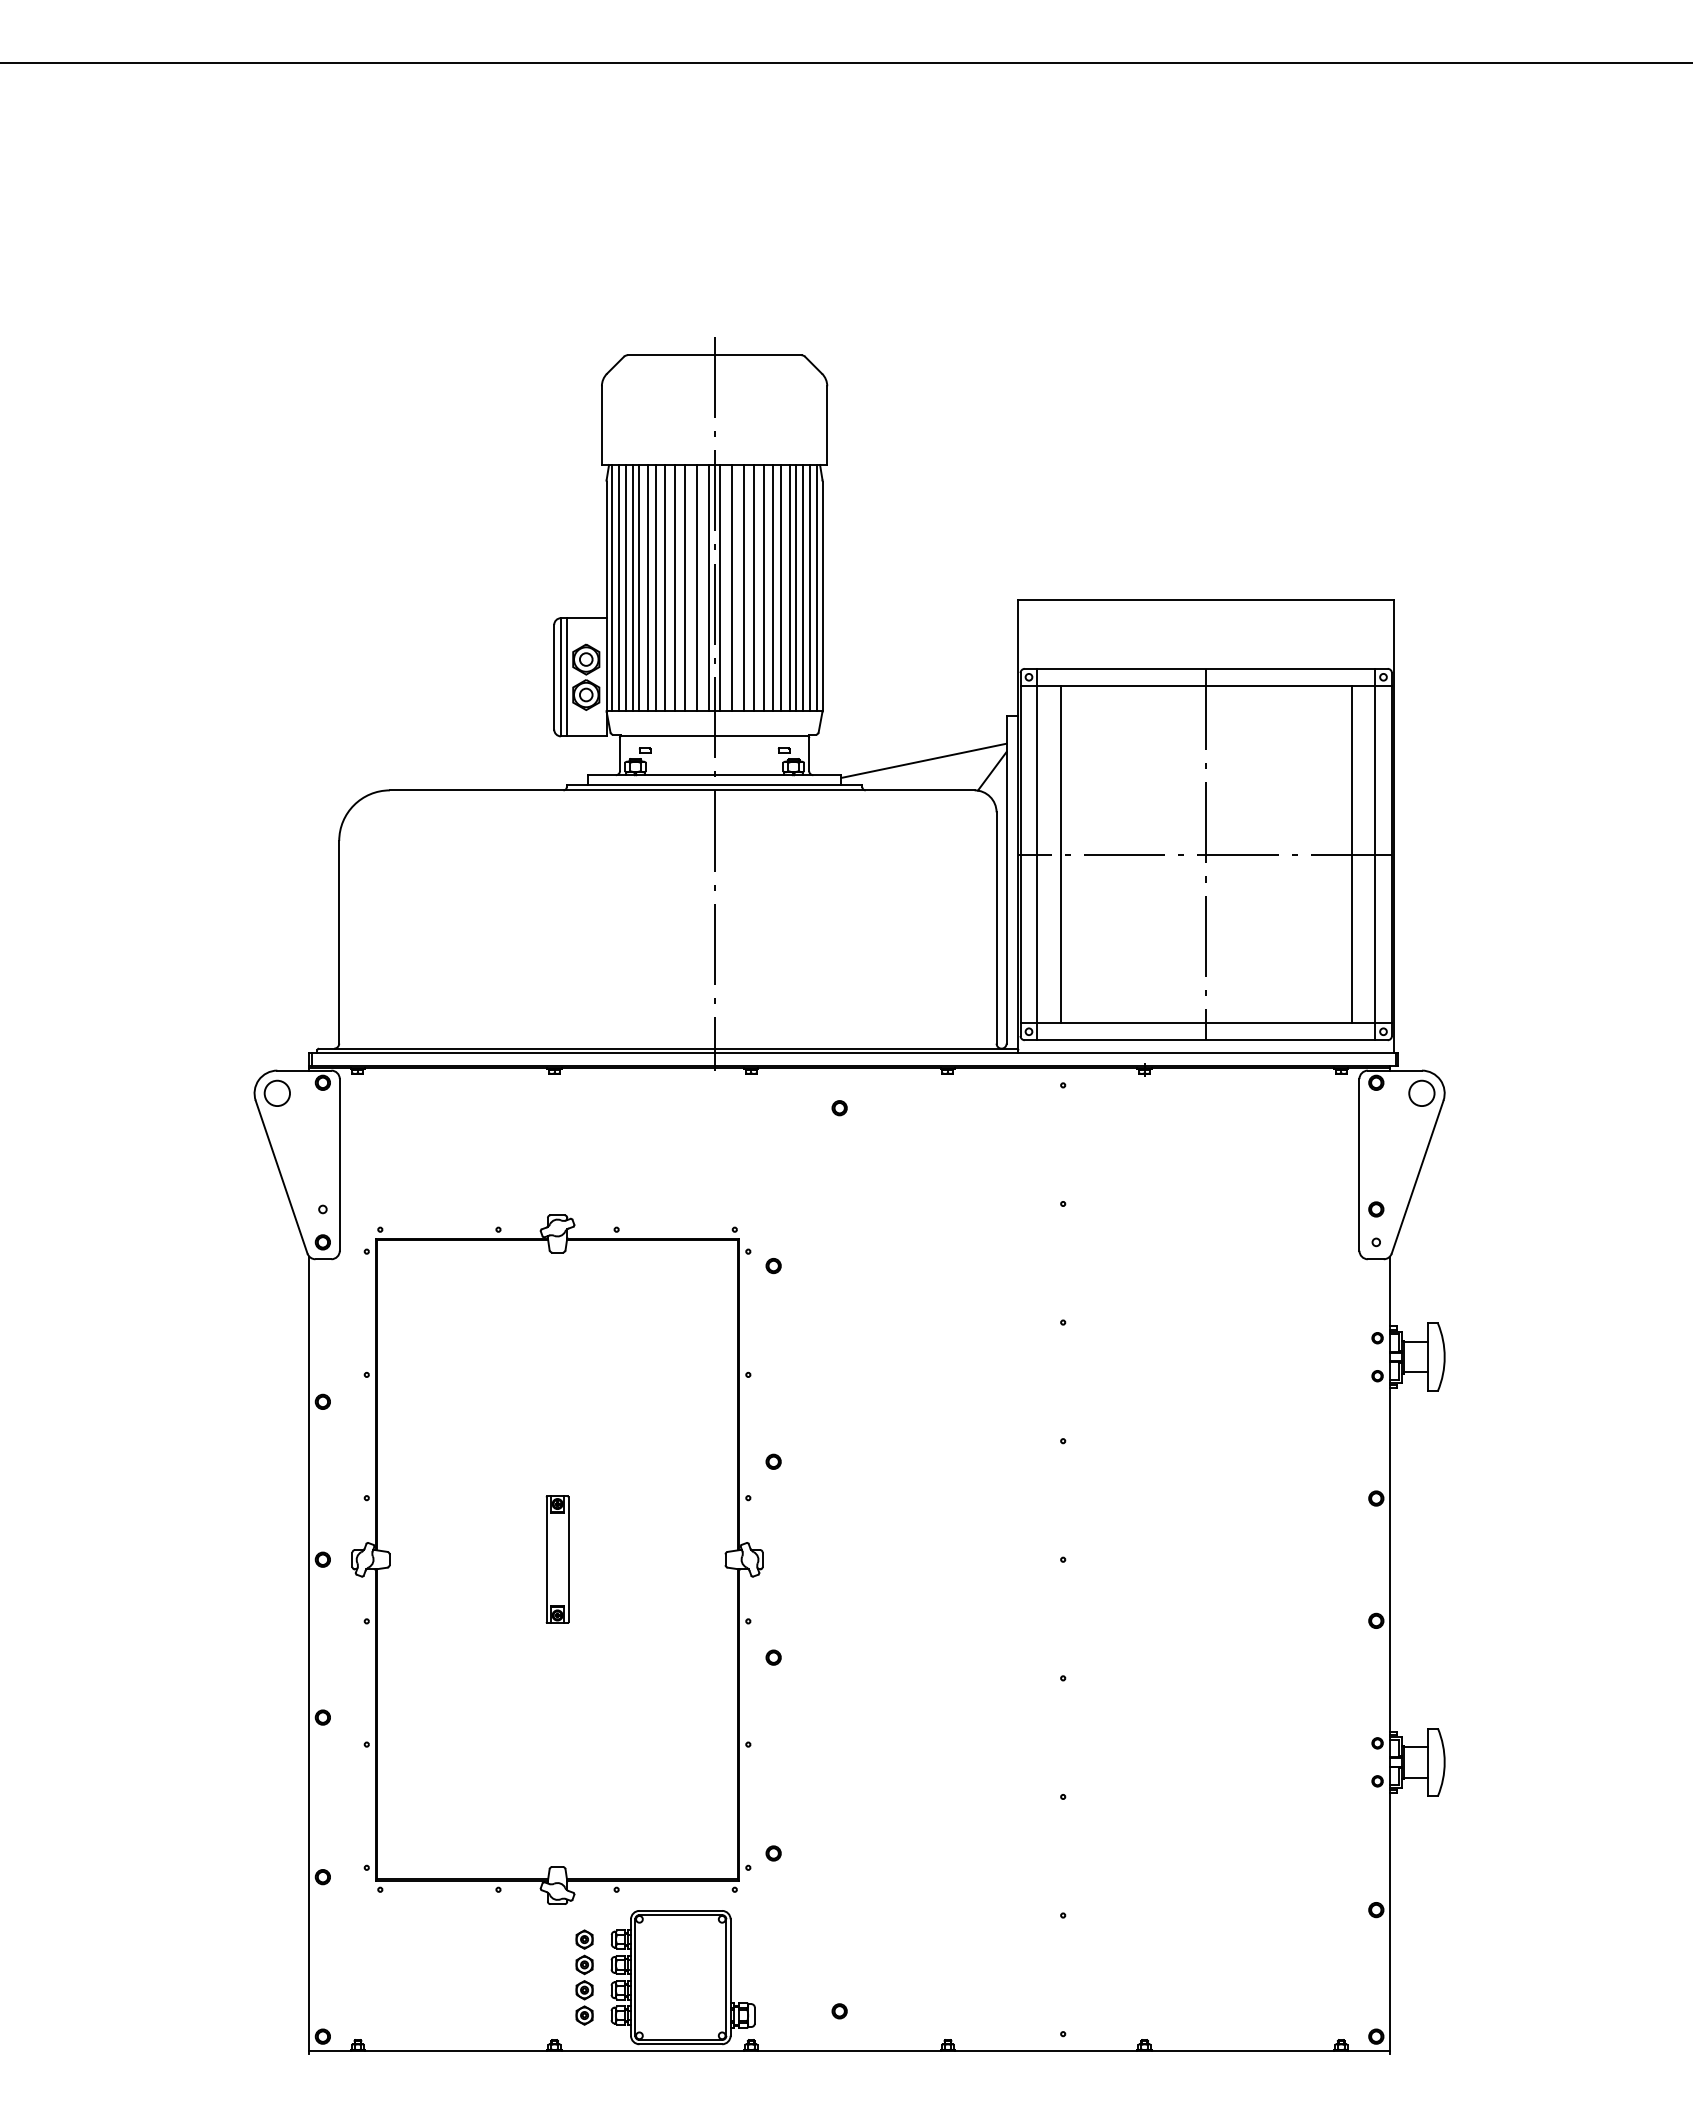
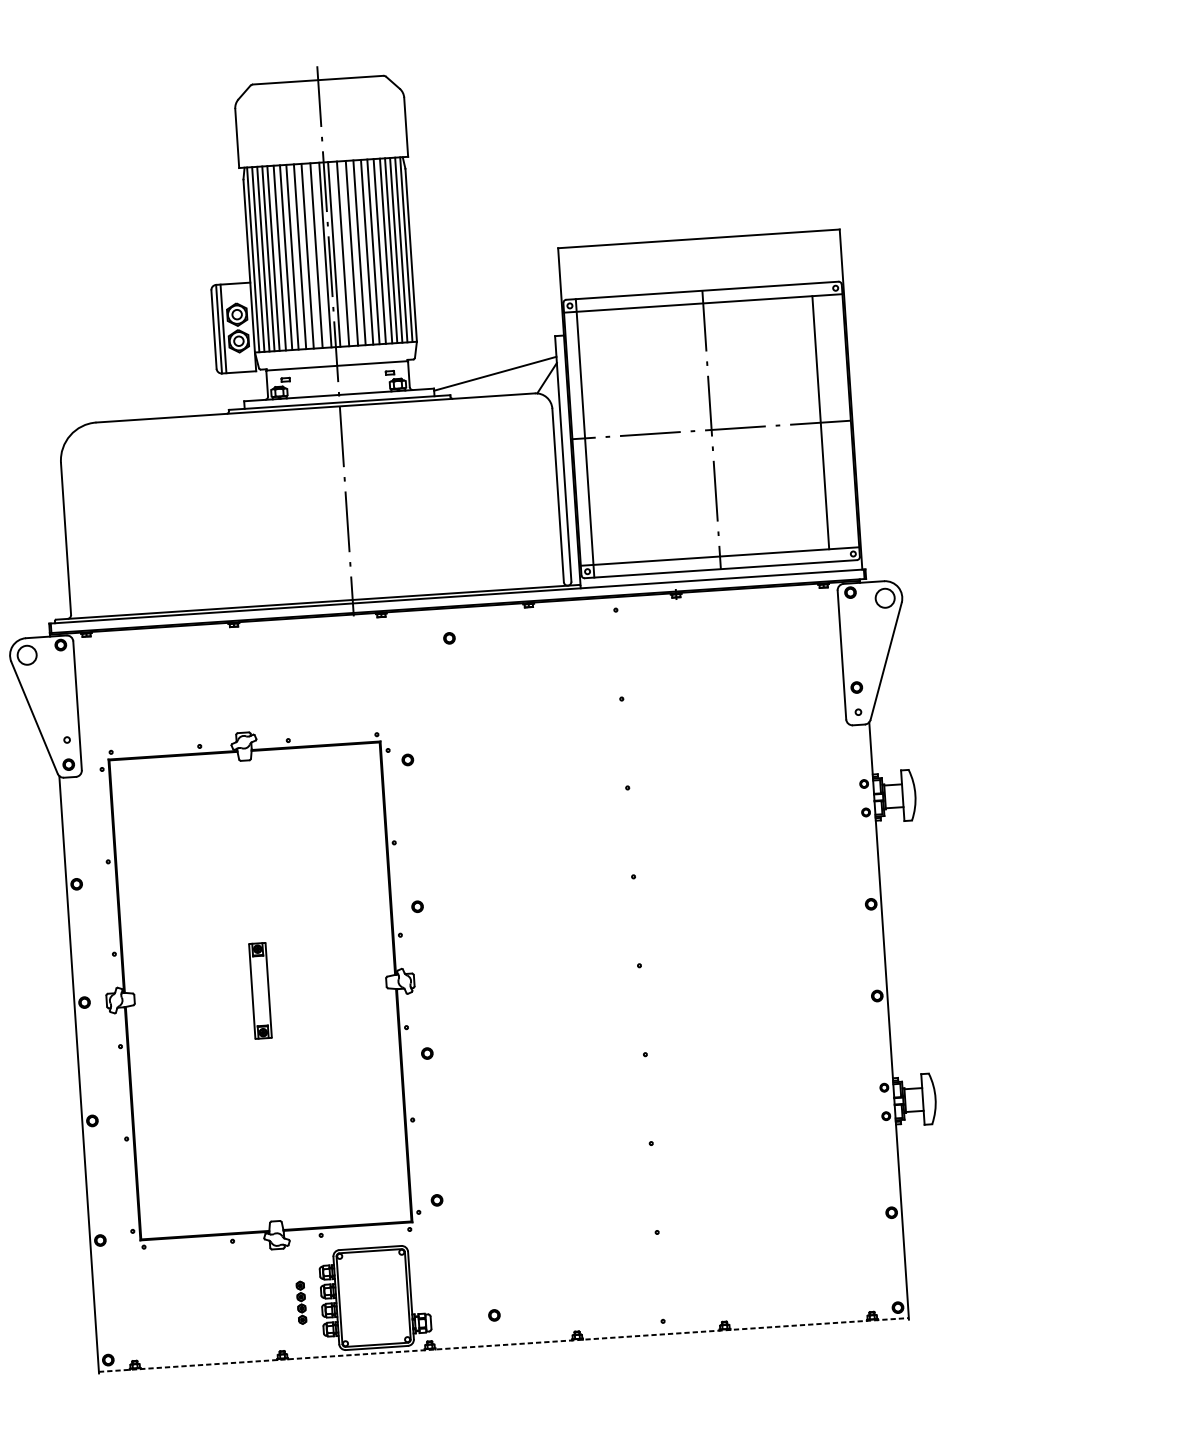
line: (1060, 854) -> (602, 437), removed
line: (1375, 854) -> (838, 421), removed
part: (584, 1977) -> (301, 1302), size x0.6
line: (850, 2051) -> (504, 1344), solid -> dashed

